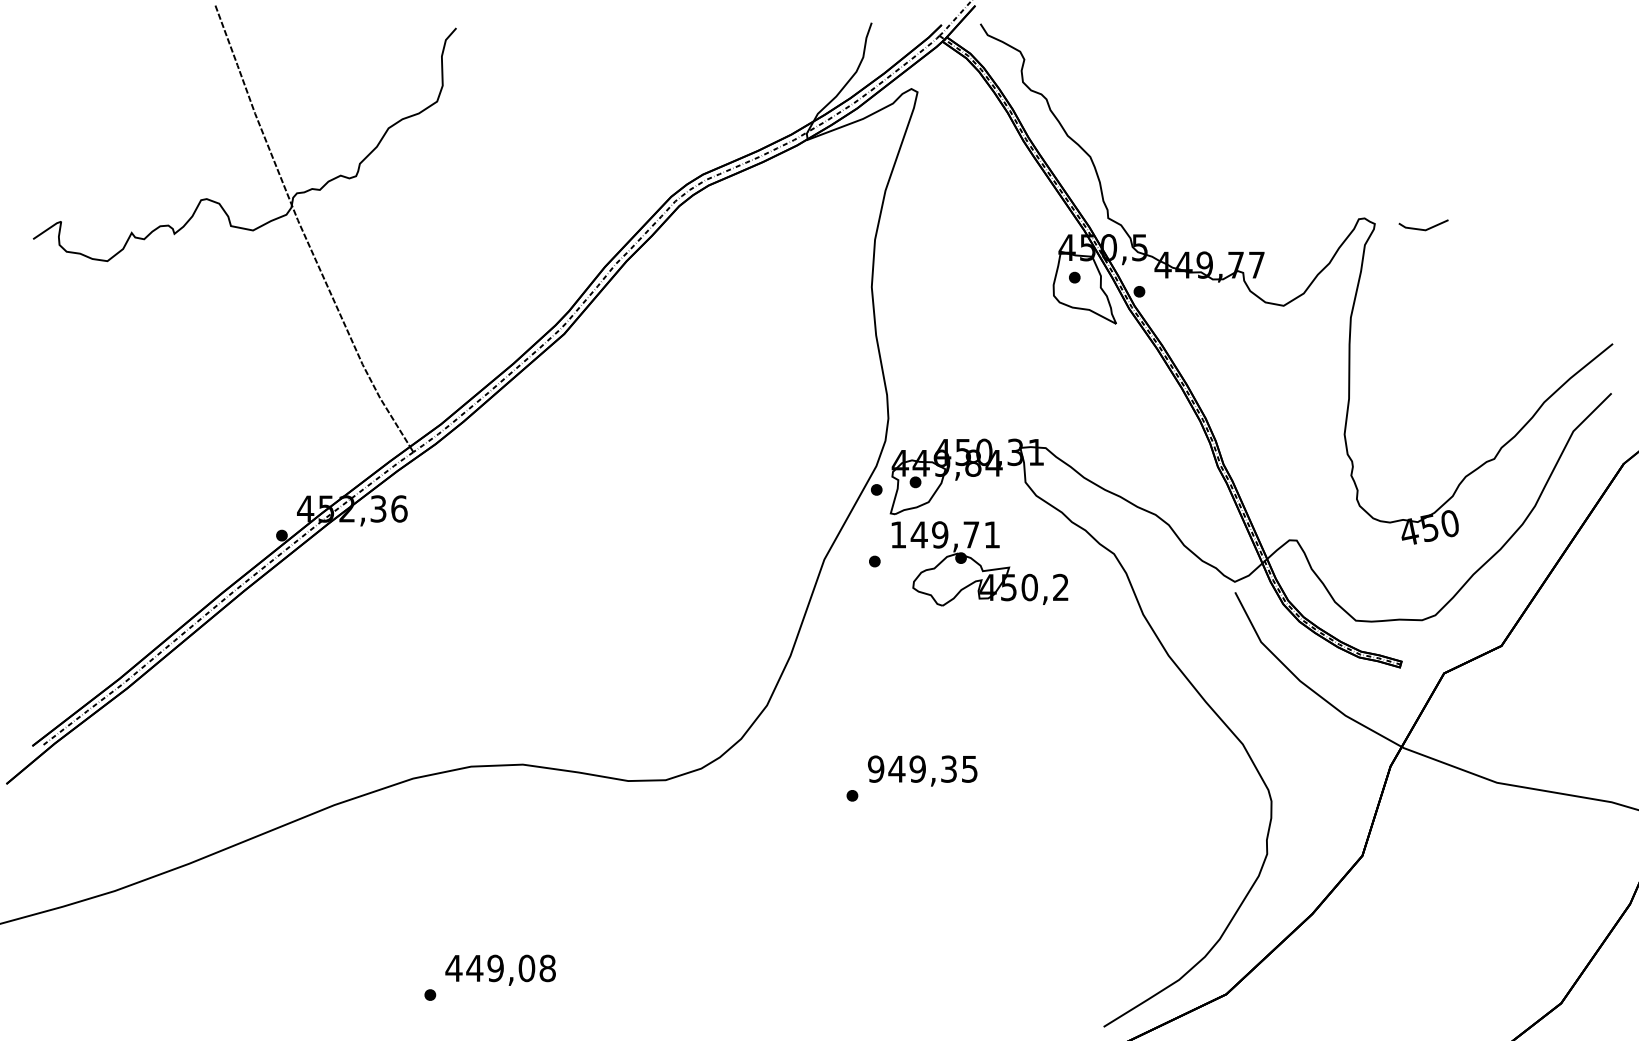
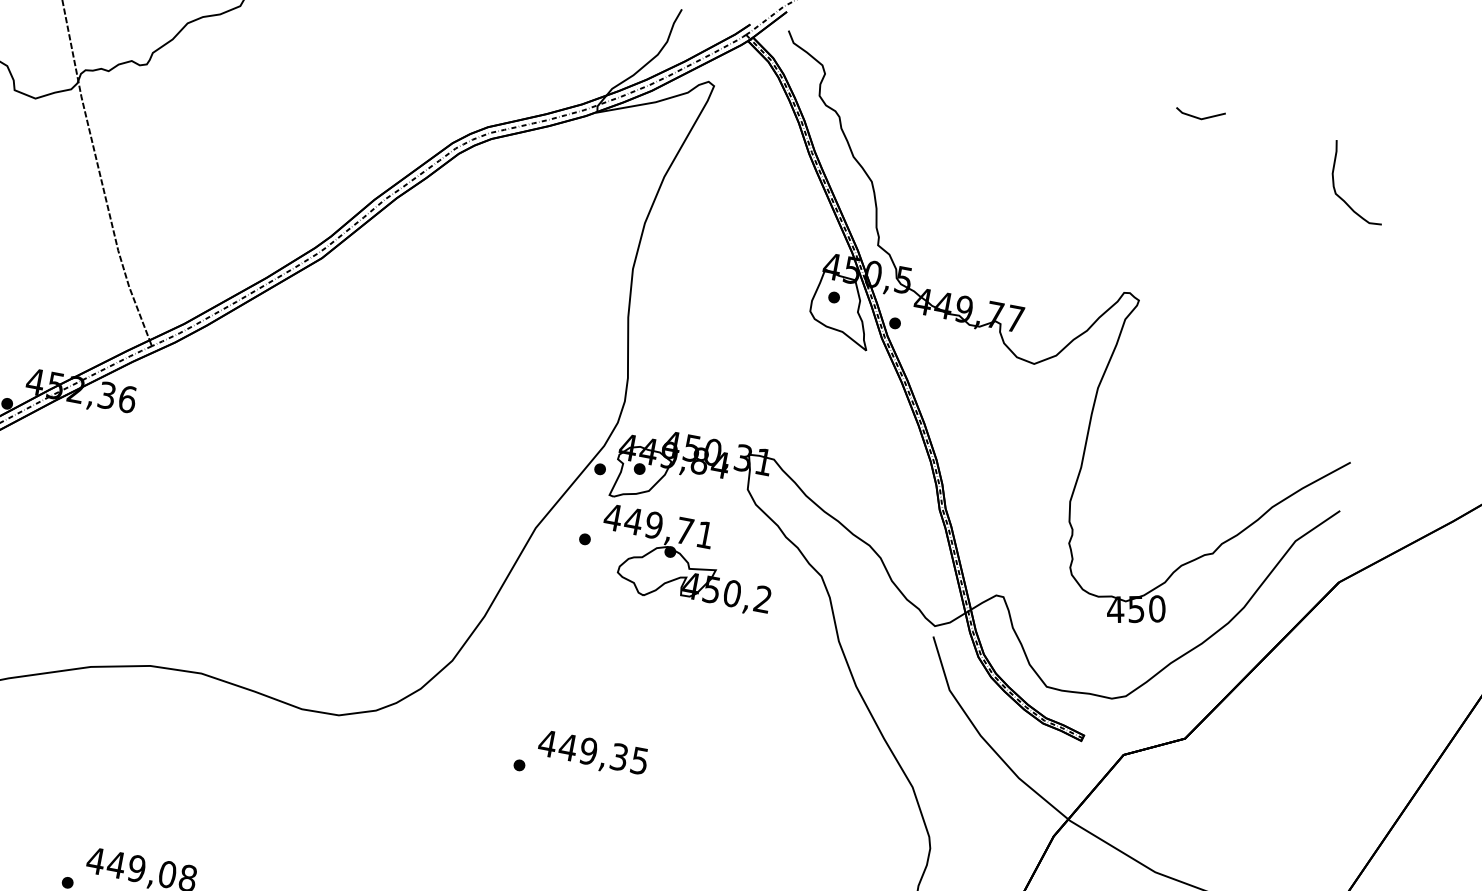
curve: (1557, 86) -> (1343, 199), added
line: (1421, 228) -> (1197, 116), moved
text: (898, 534) -> (613, 517), 149,71 -> 449,71
text: (875, 768) -> (547, 742), 949,35 -> 449,35

